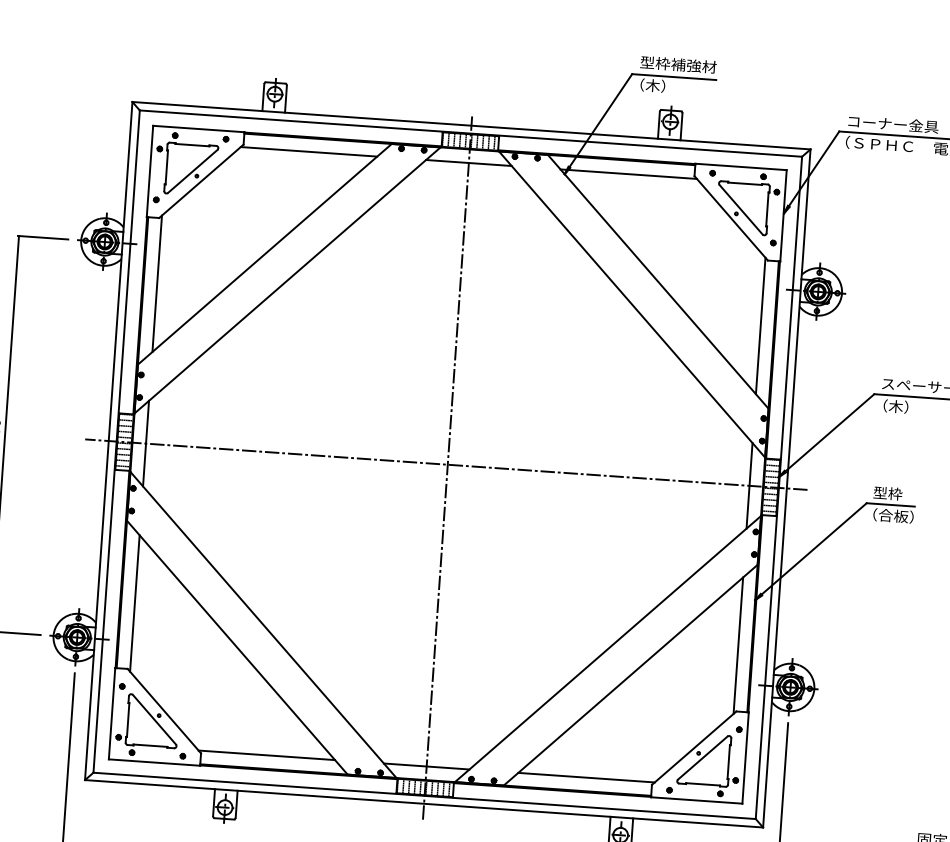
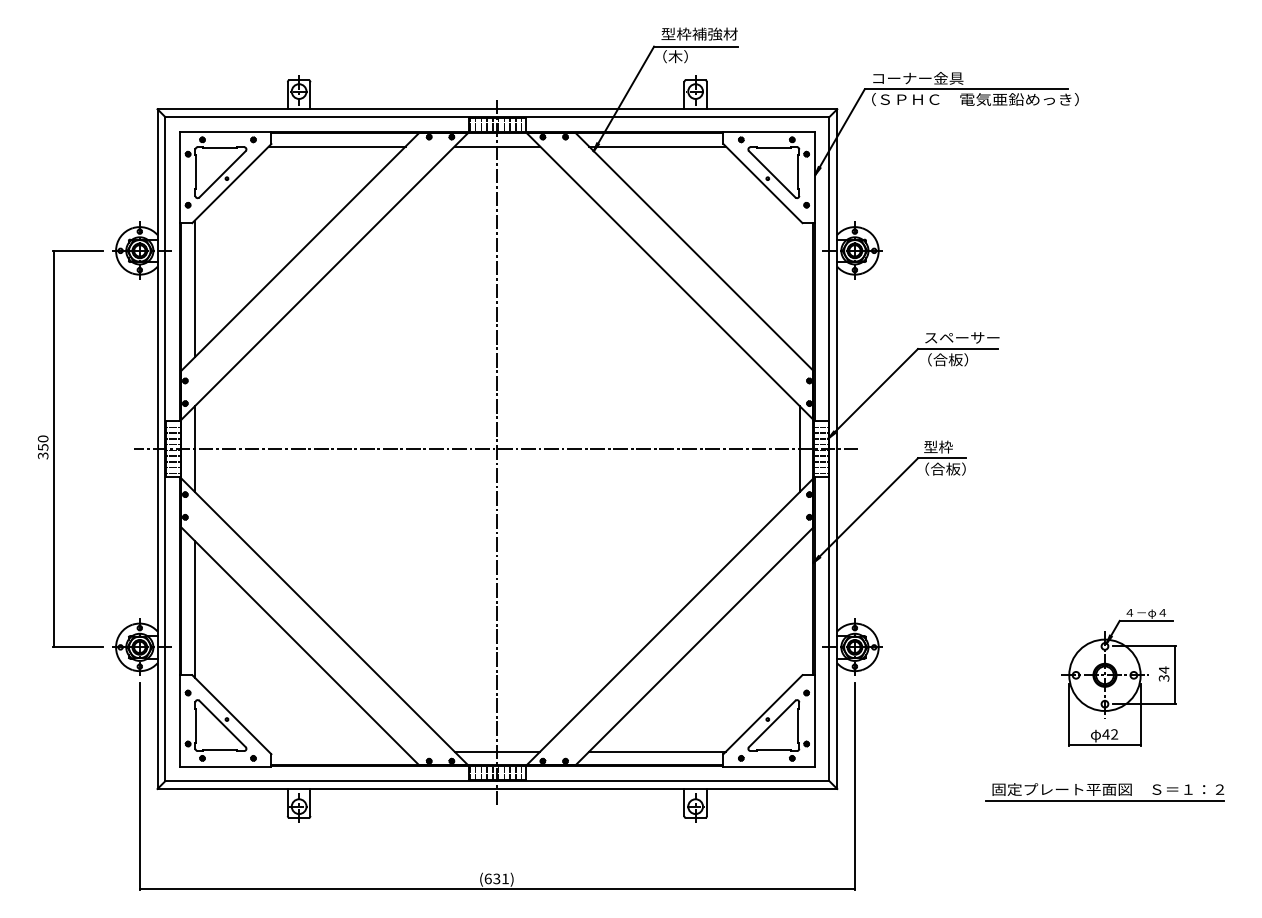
line: (760, 325) -> (799, 288), removed
text: (906, 406) -> (950, 359), （木） -> （合板）
line: (737, 645) -> (799, 609), removed
line: (266, 755) -> (336, 751), removed

